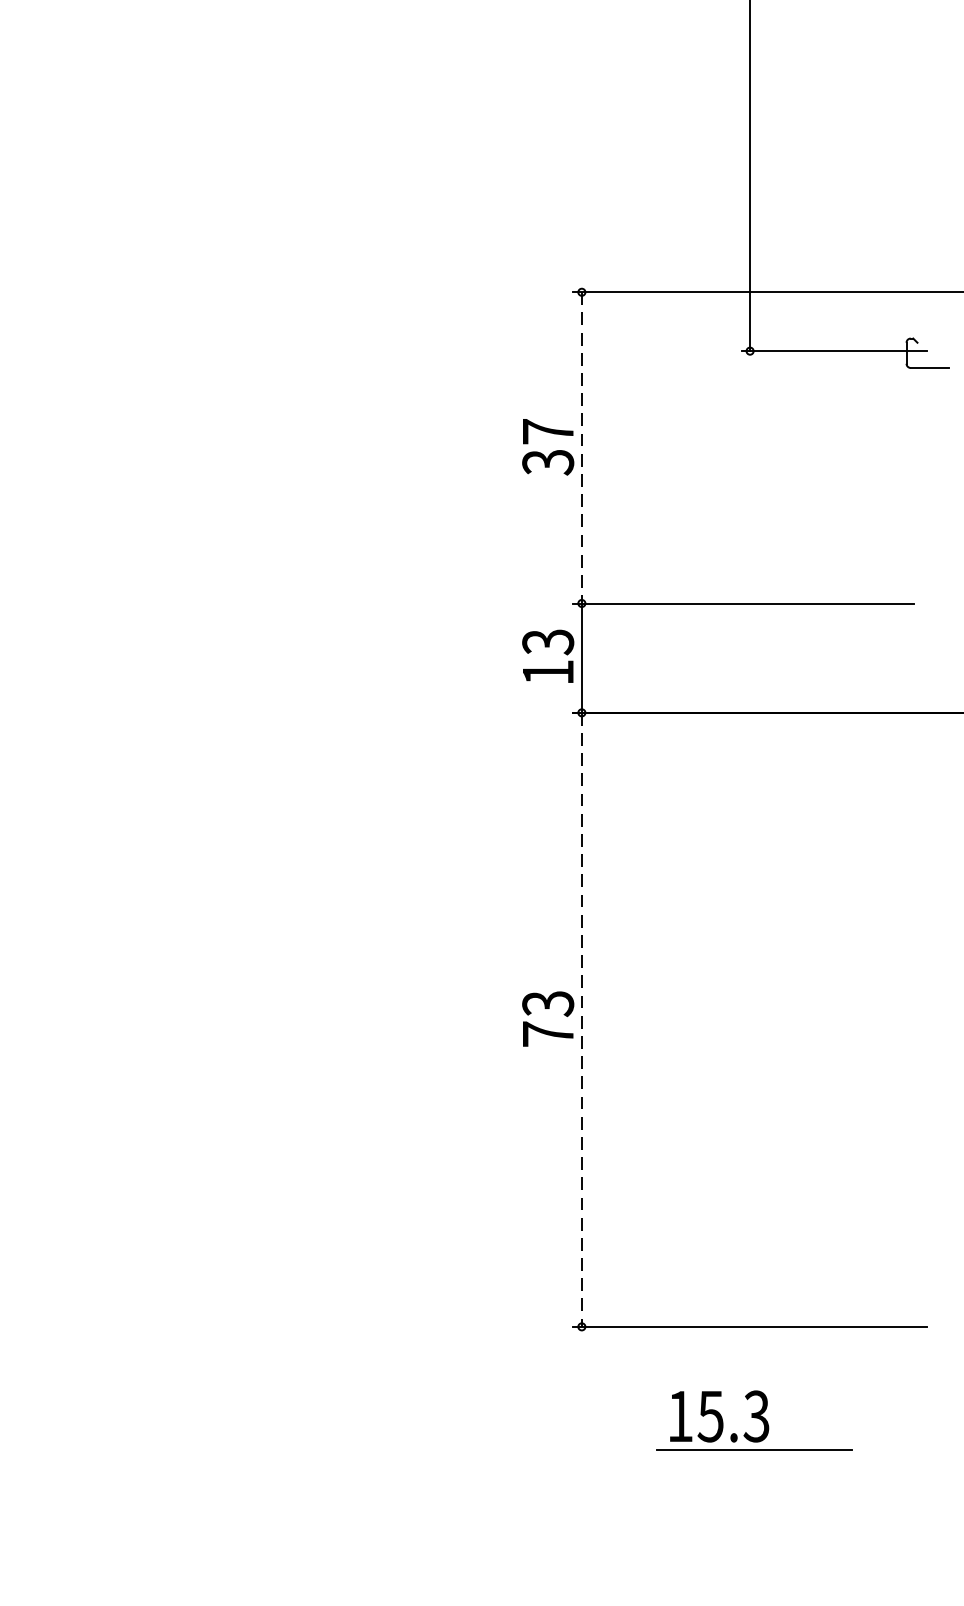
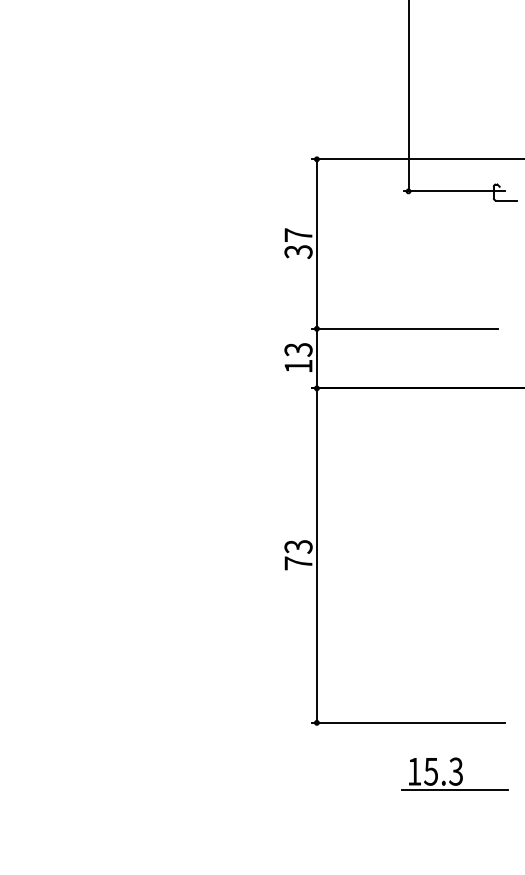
line: (581, 448) -> (316, 244), dashed -> solid
line: (581, 1021) -> (316, 556), dashed -> solid
part: (753, 1419) -> (454, 773), moved

